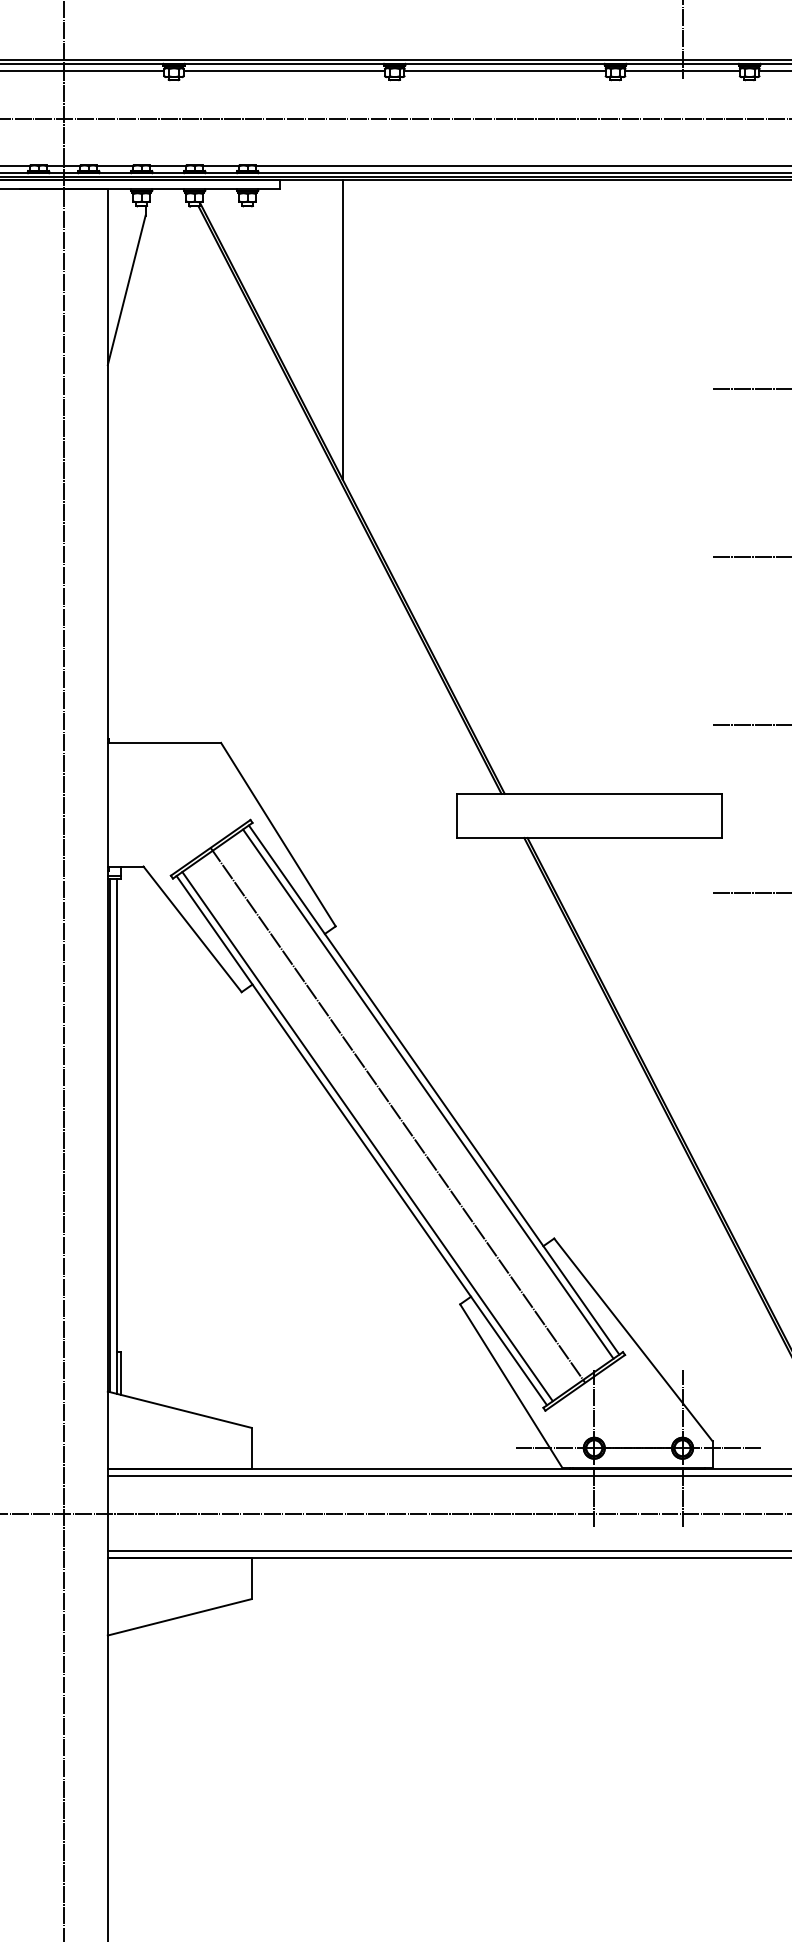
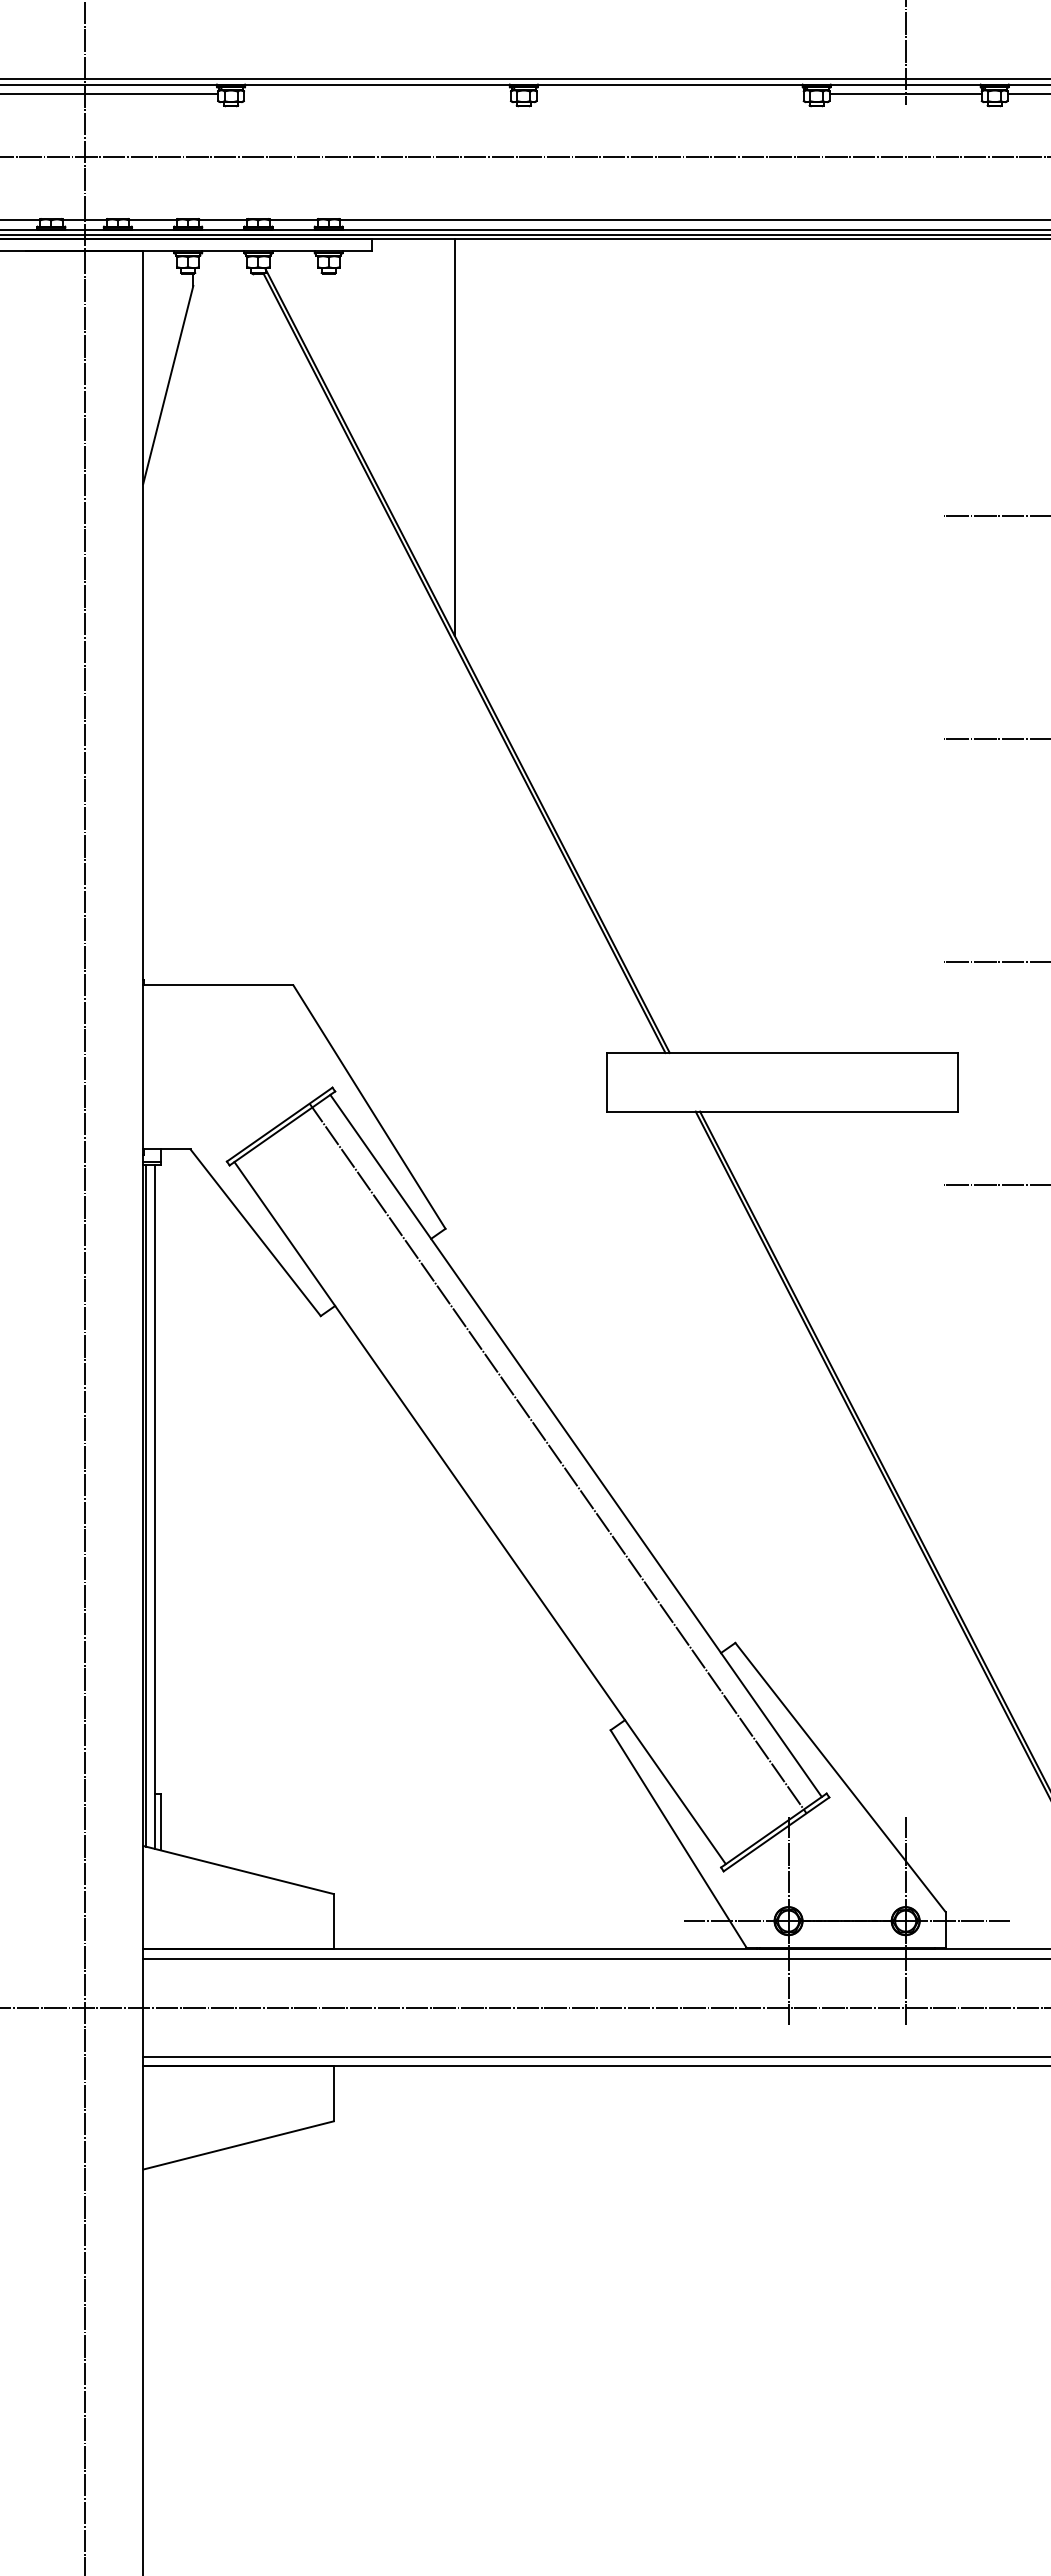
line: (283, 70) -> (376, 93), removed
line: (504, 70) -> (669, 93), removed
line: (428, 1094) -> (568, 1451), removed
line: (397, 1115) -> (557, 1458), moved
line: (367, 1136) -> (487, 1507), removed

